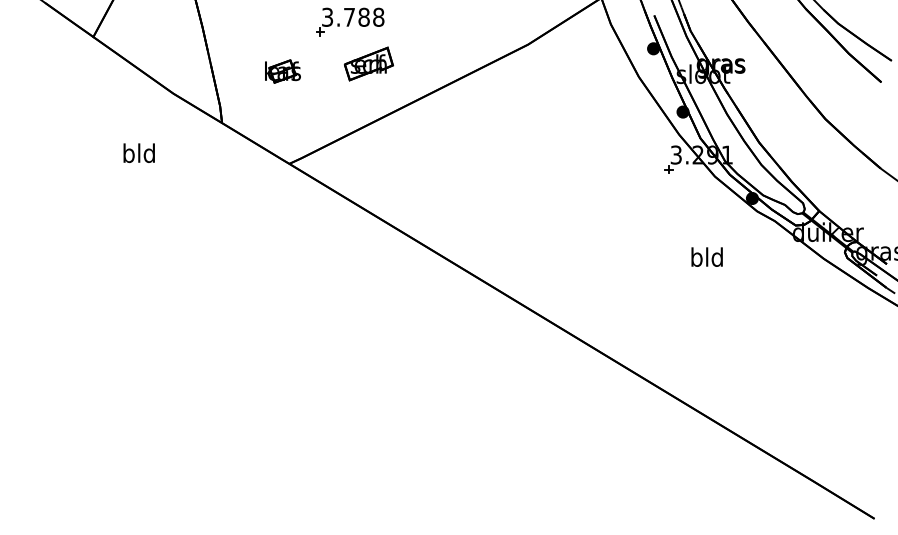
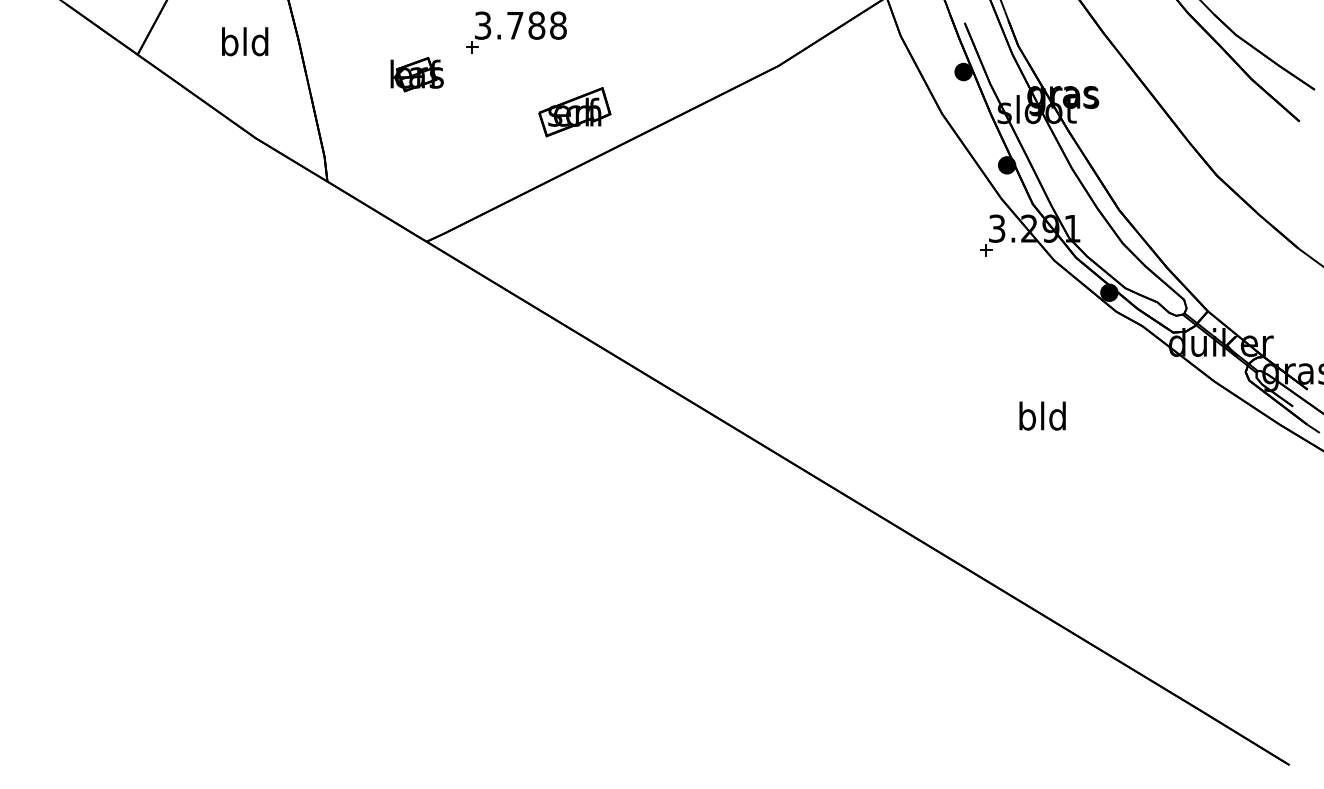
part: (368, 63) -> (574, 111), moved
part: (282, 71) -> (416, 74), moved
text: (138, 152) -> (244, 40), moved
text: (706, 256) -> (1041, 415), moved

